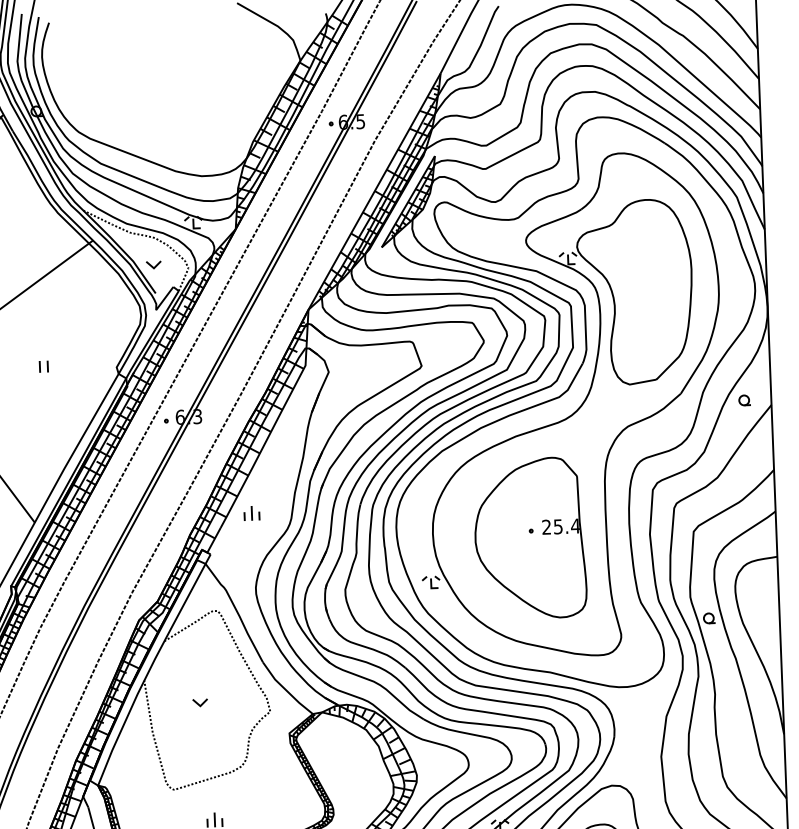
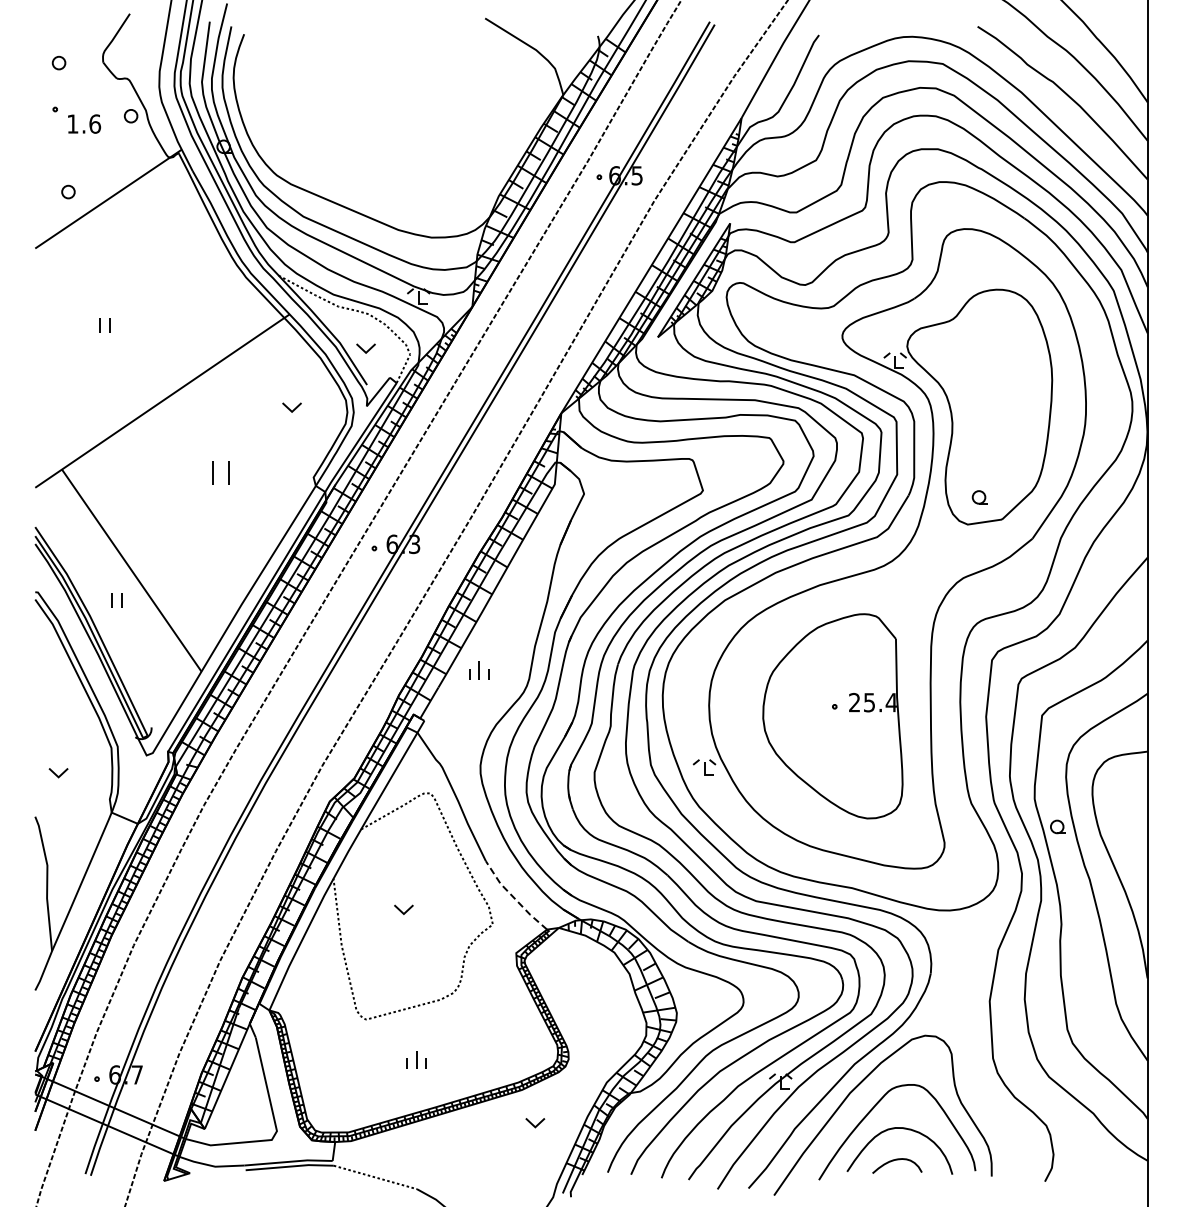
part: (97, 313) -> (291, 407), added
part: (43, 367) -> (220, 473), size x1.6
part: (744, 400) -> (979, 497), moved
line: (285, 689) -> (513, 897), solid -> dashed

